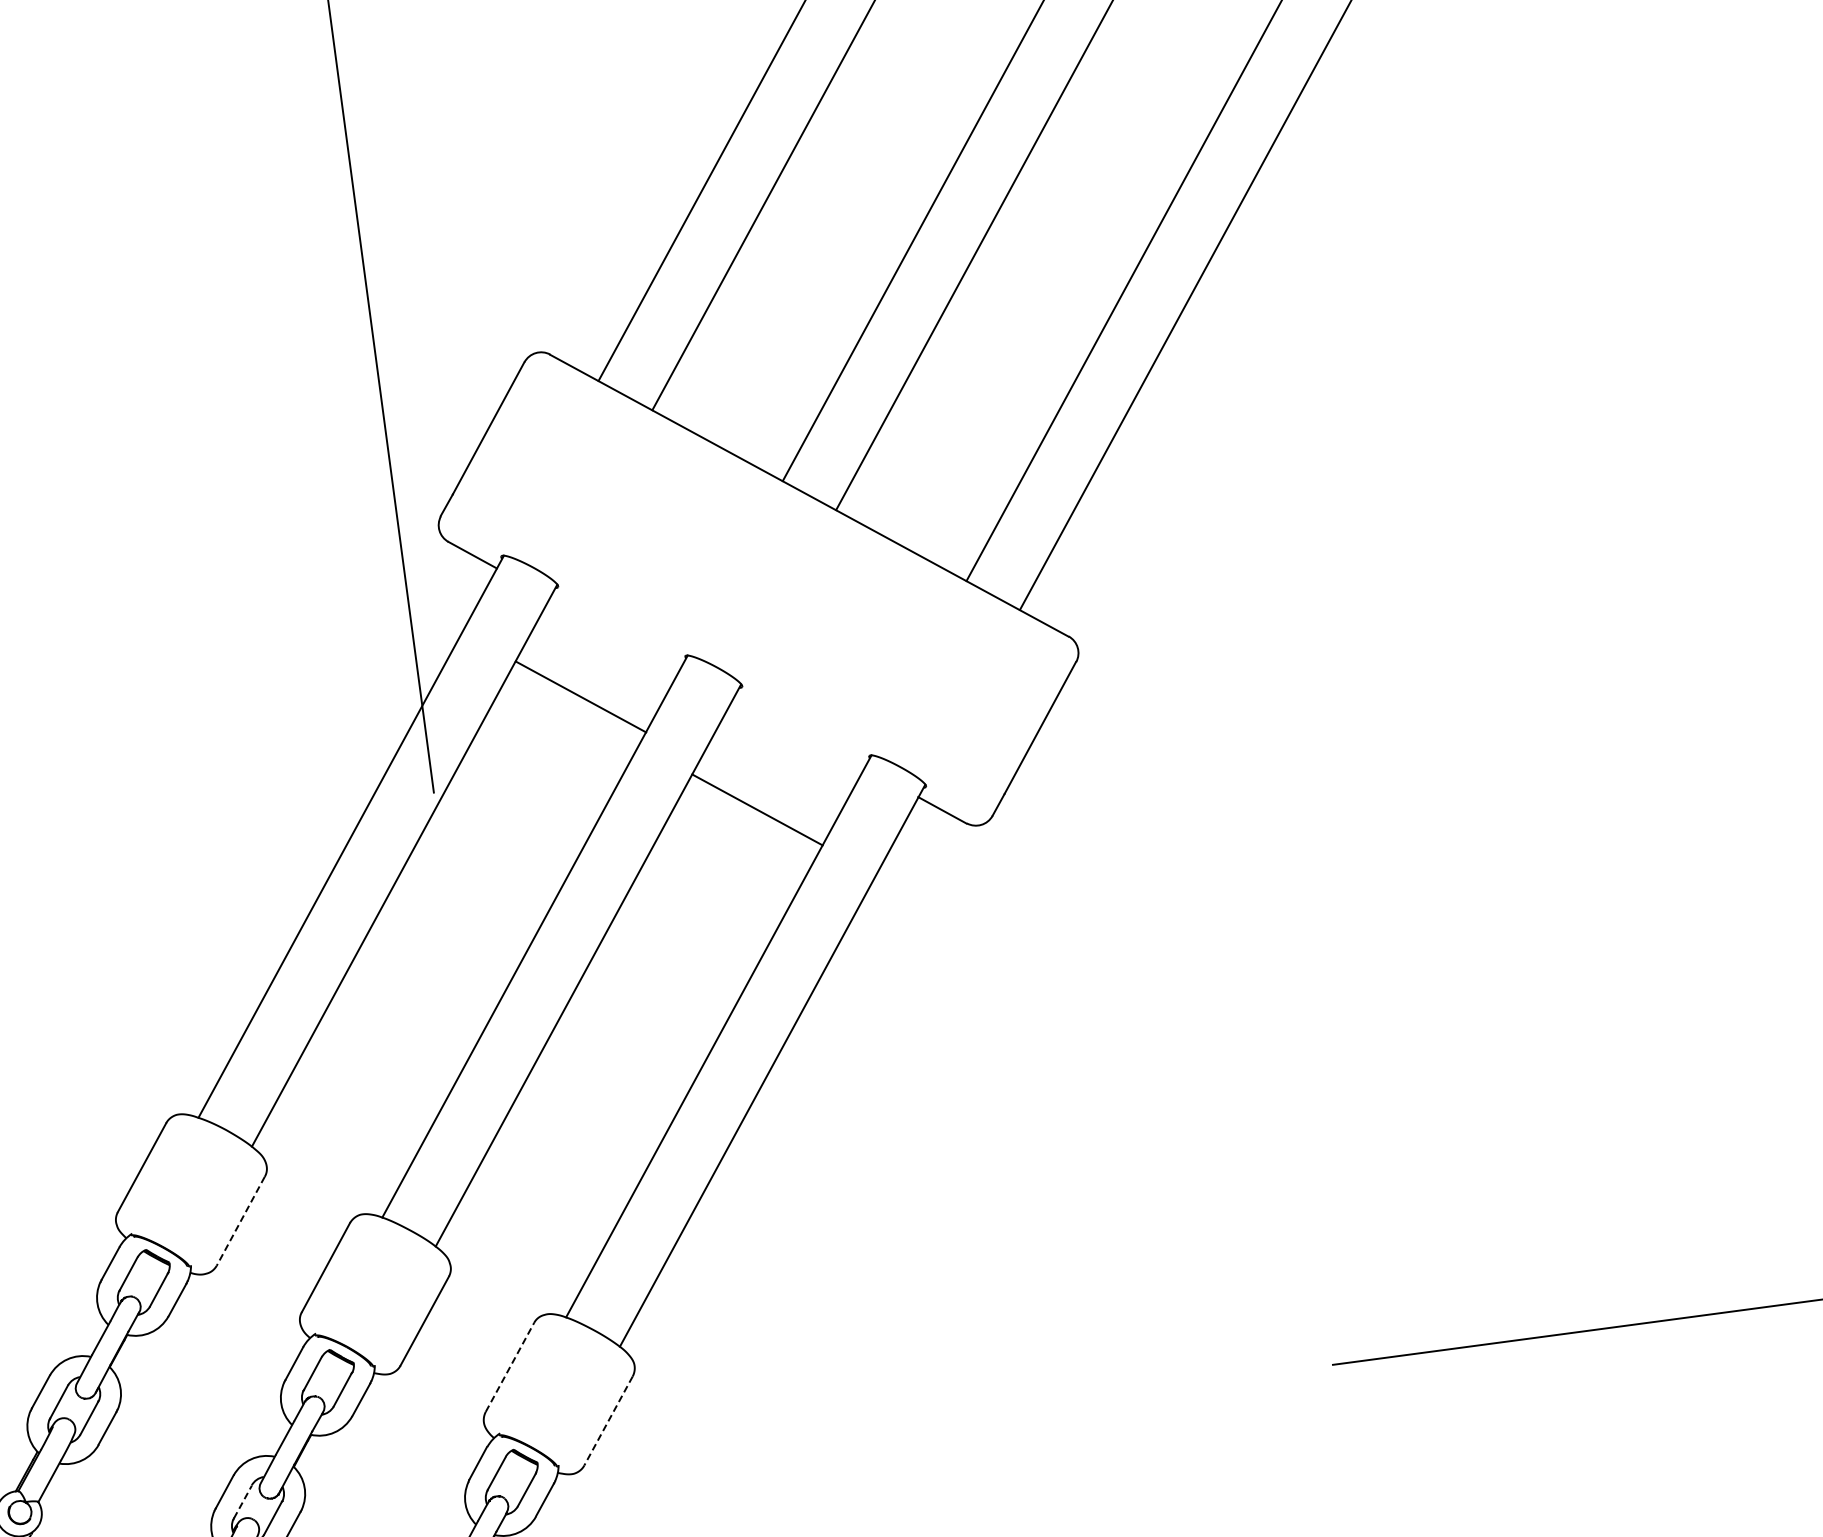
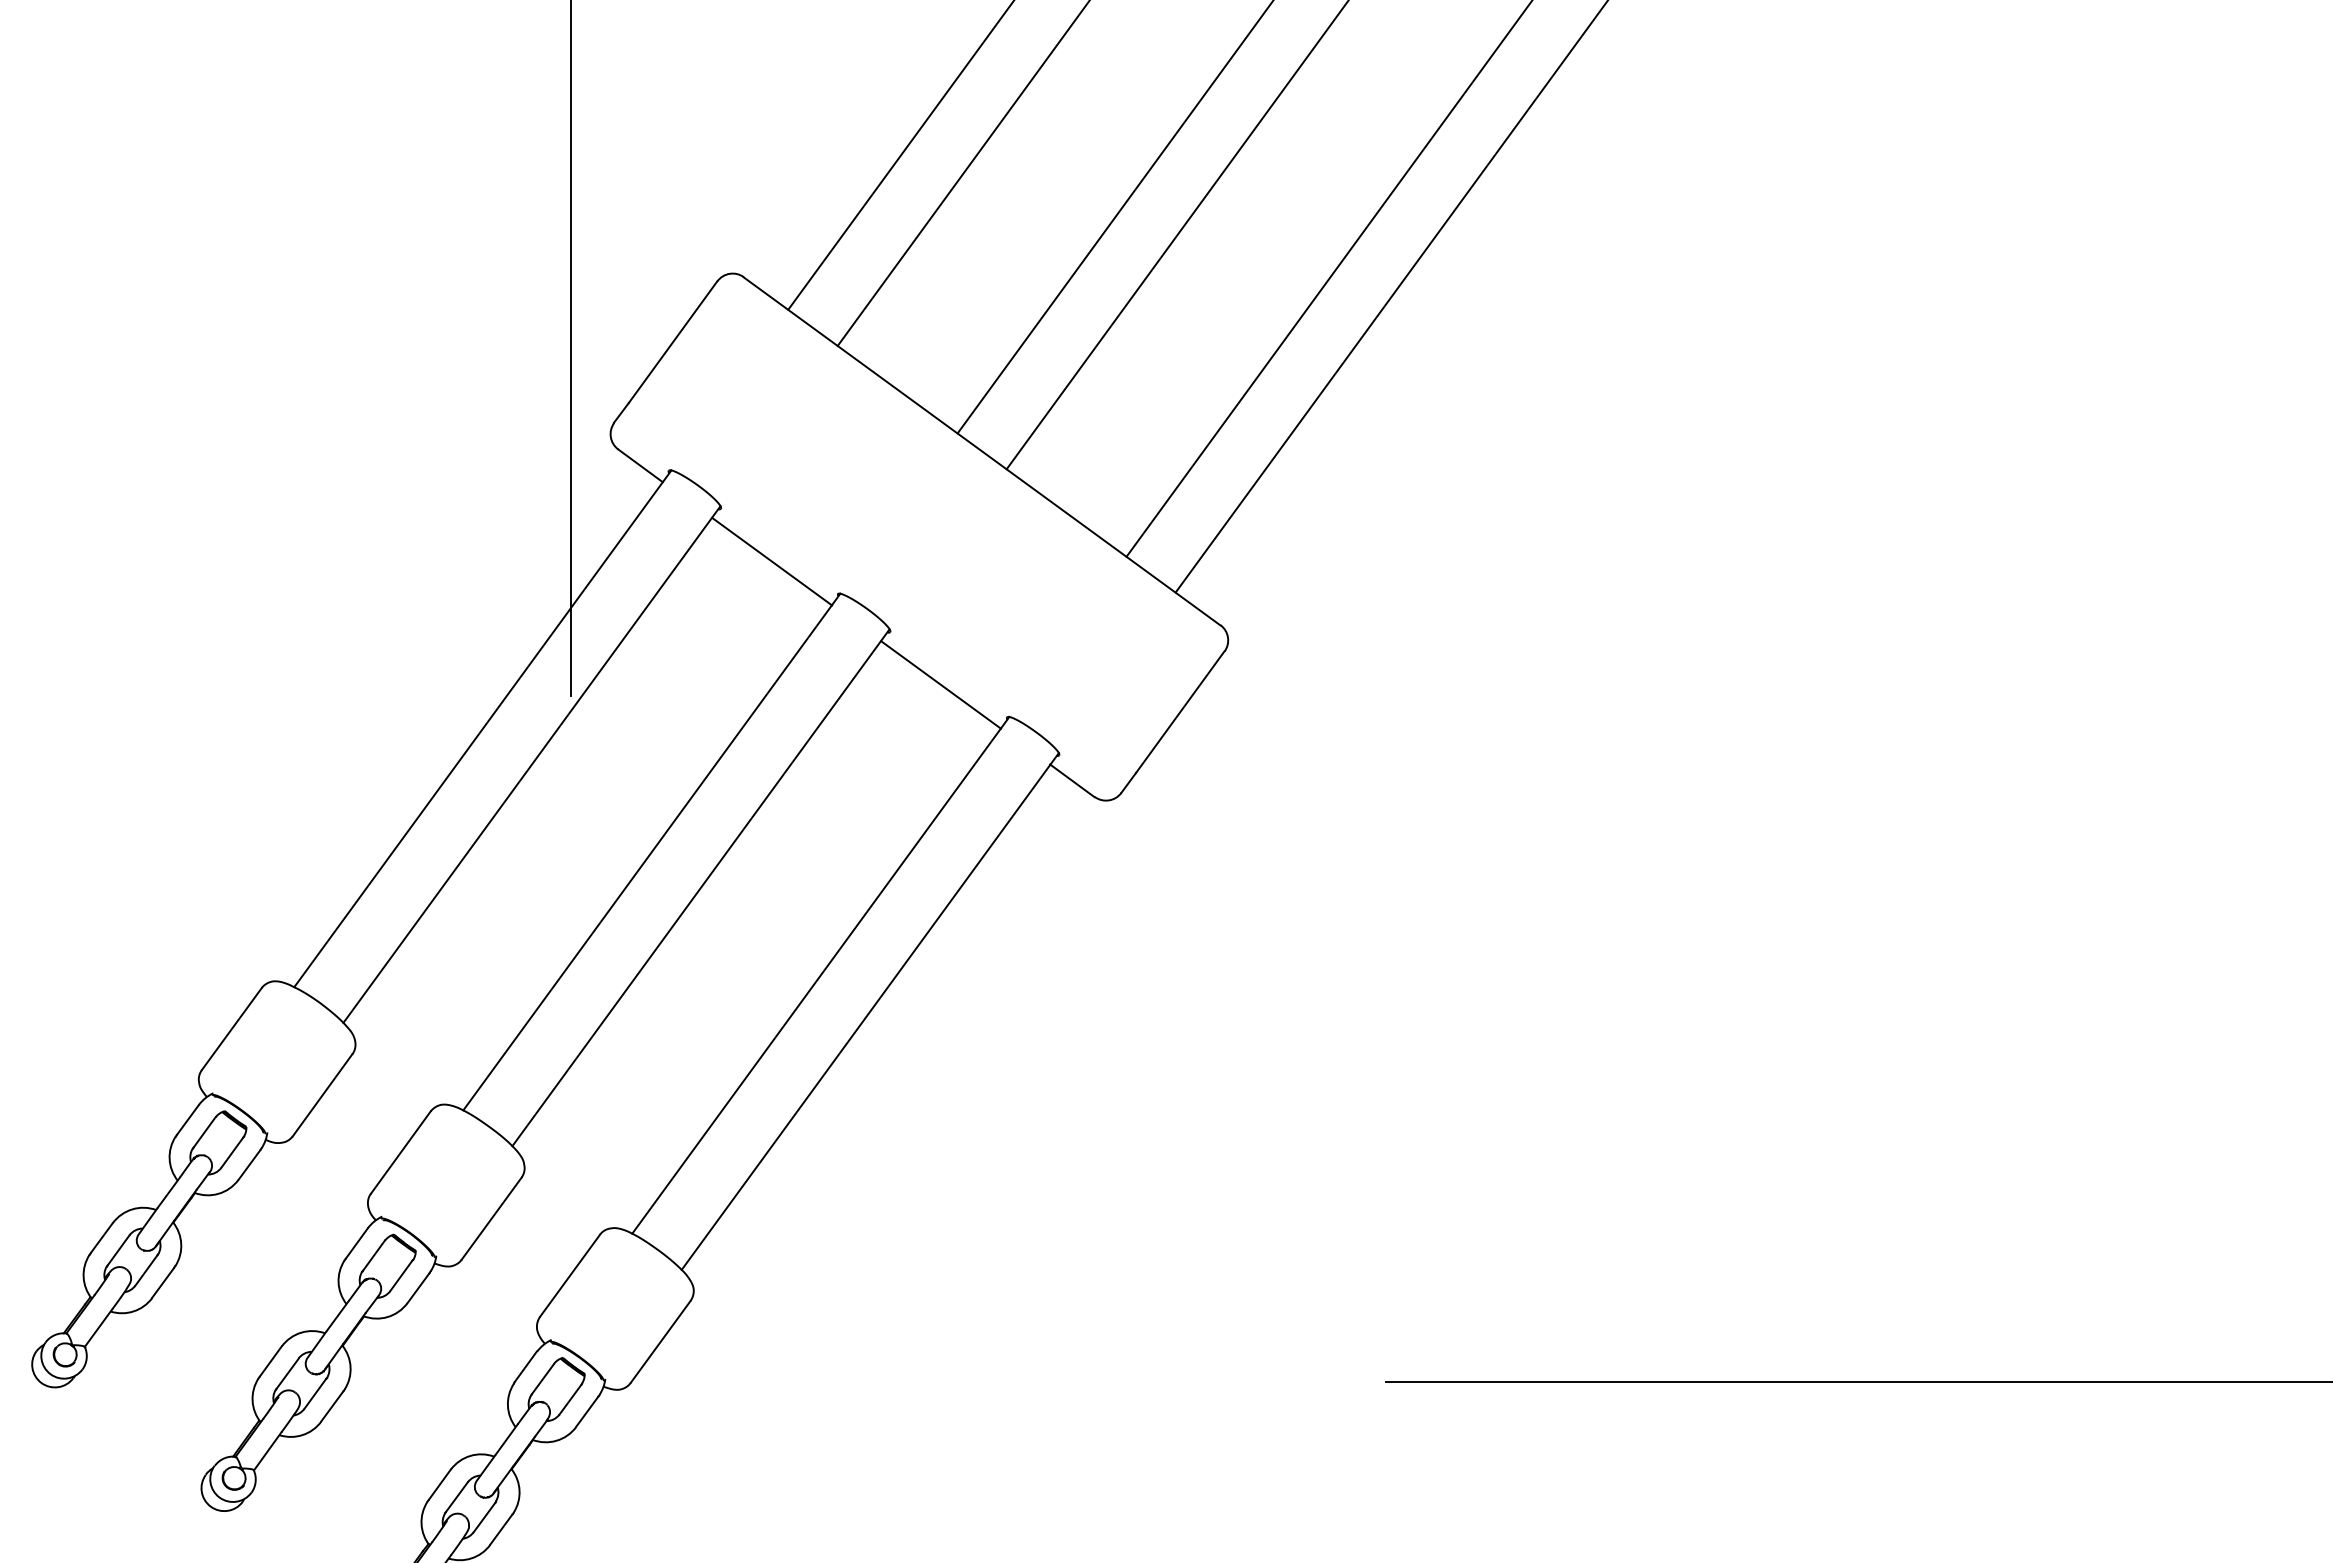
line: (581, 696) -> (772, 561), moved
line: (757, 809) -> (941, 684), moved
line: (240, 1221) -> (322, 1095), dashed -> solid
line: (510, 1367) -> (570, 1275), dashed -> solid
line: (608, 1420) -> (660, 1341), dashed -> solid
line: (242, 1501) -> (287, 1373), dashed -> solid

